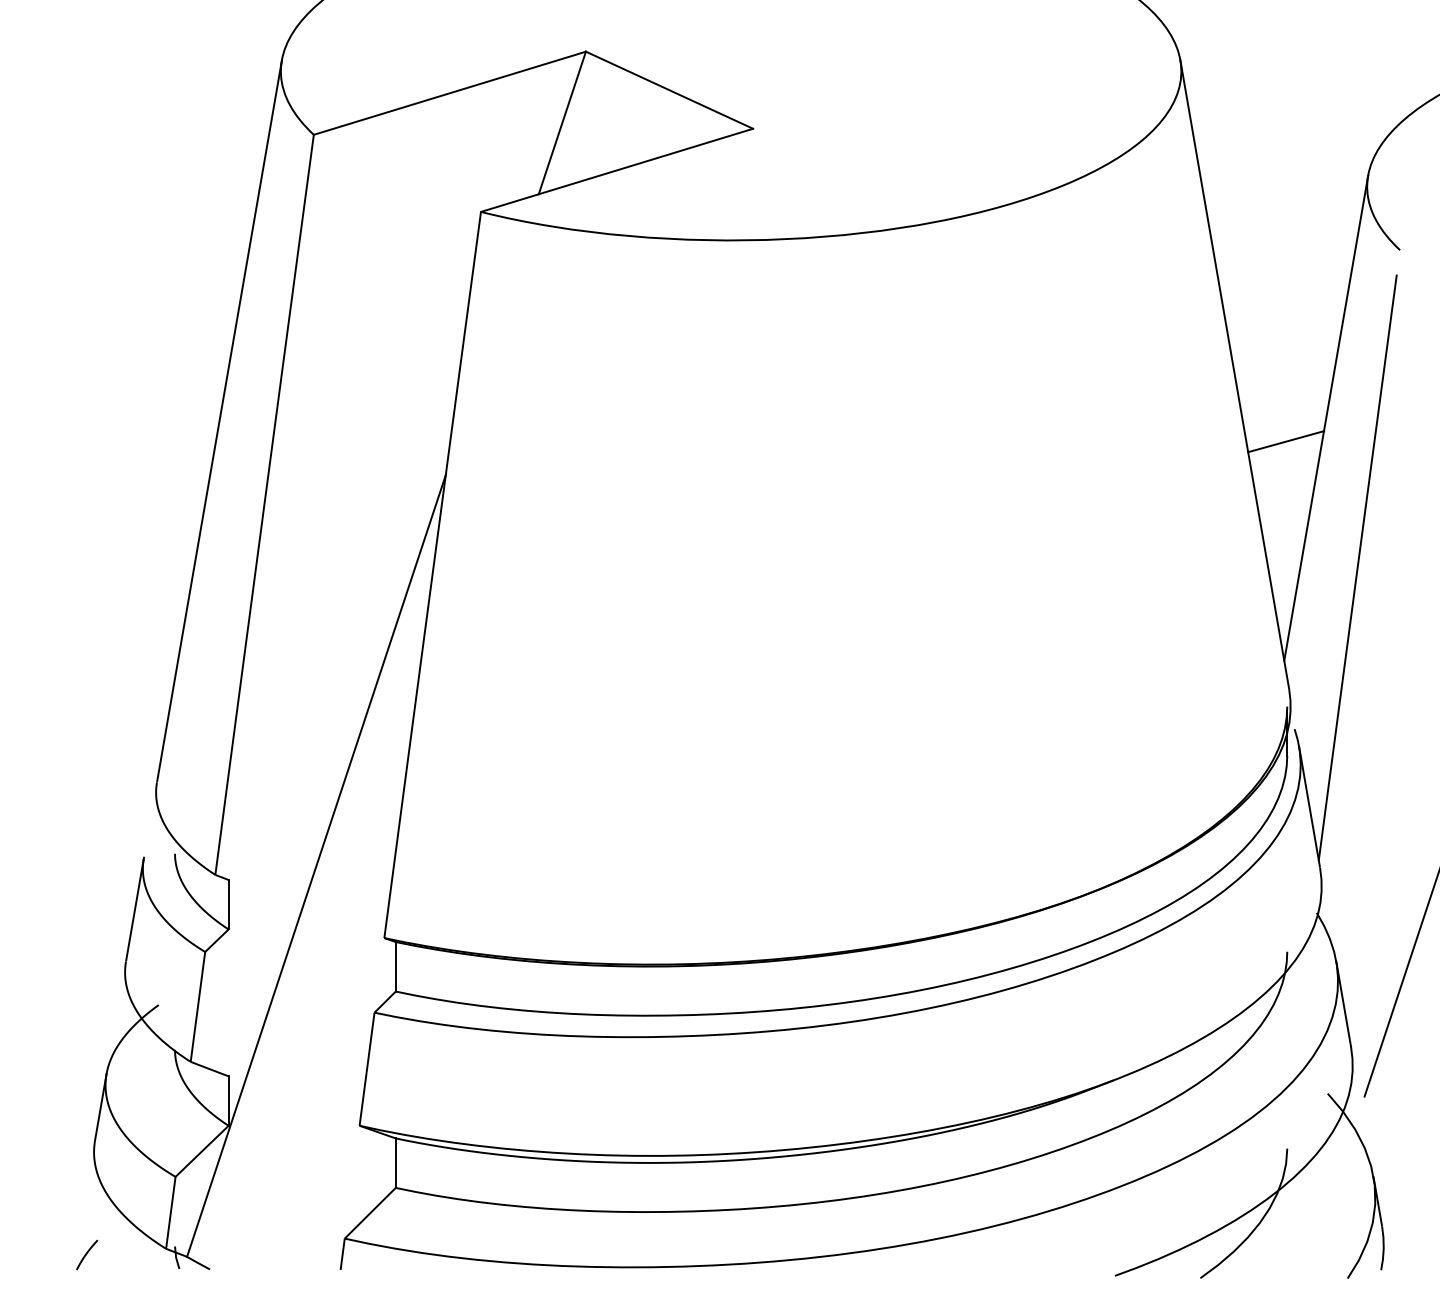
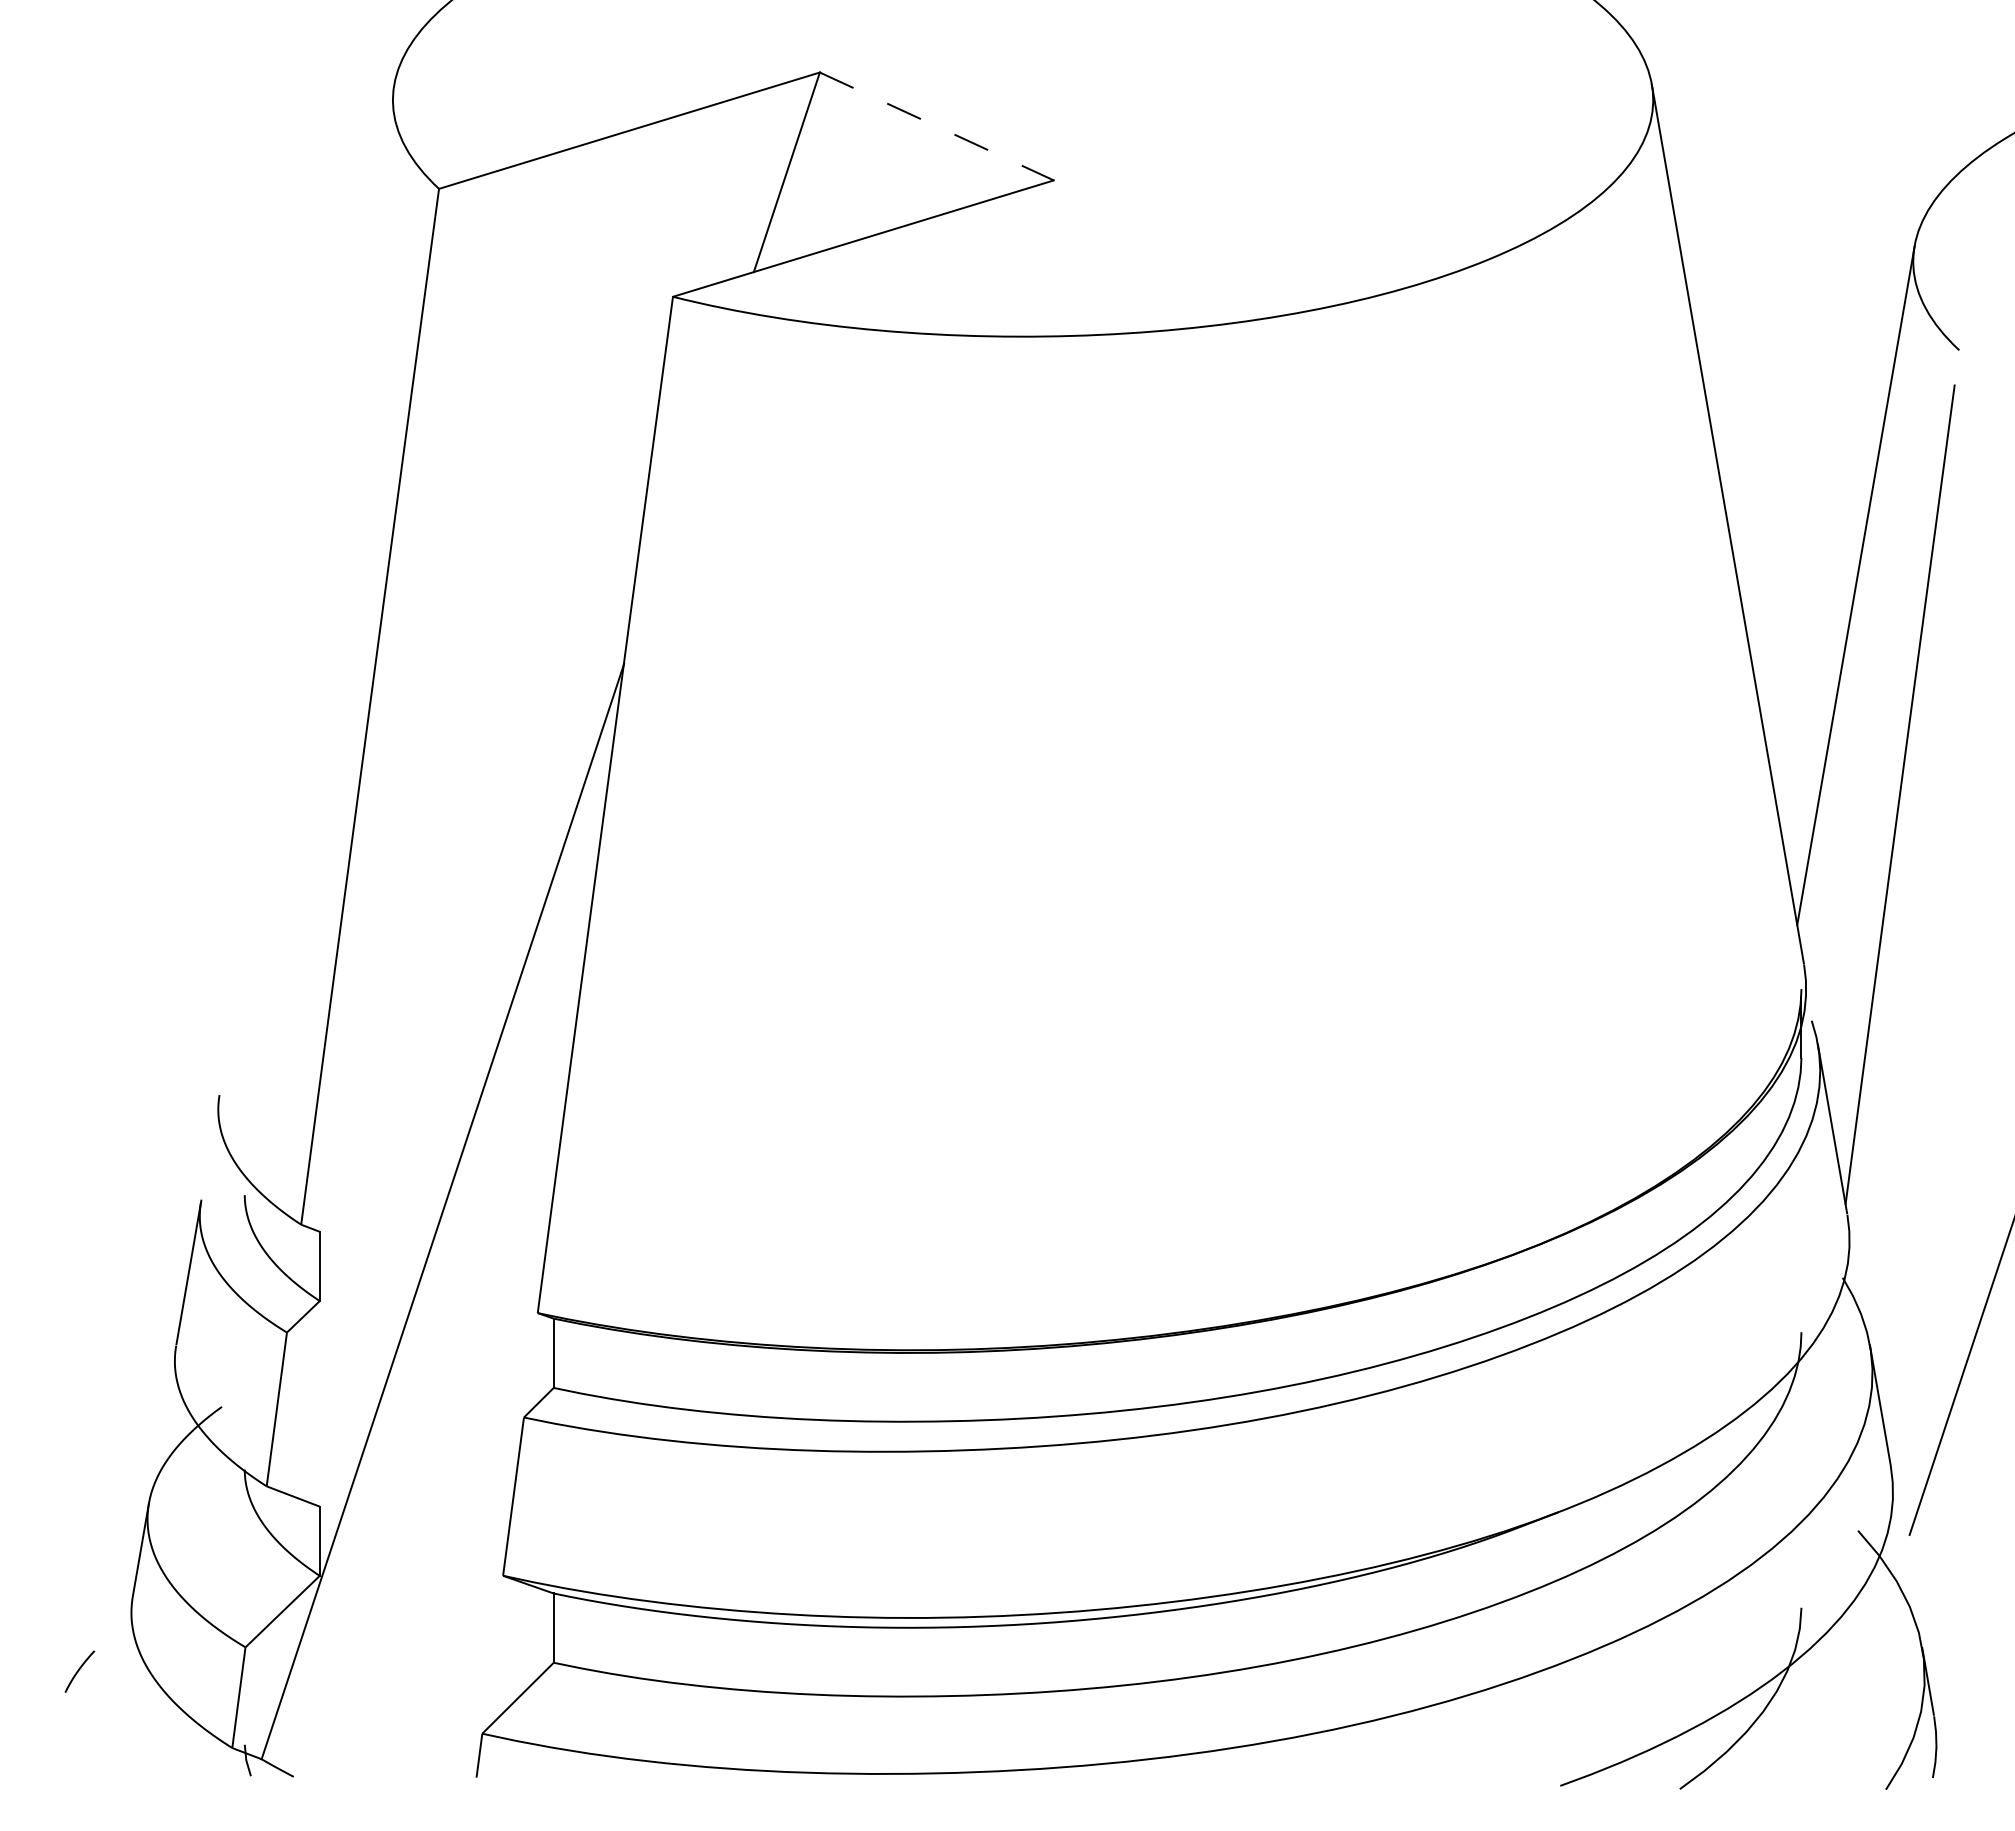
line: (669, 90) -> (936, 126), solid -> dashed
line: (219, 420) -> (306, 588), removed
line: (1285, 441) -> (1799, 618), removed
curve: (86, 1254) -> (79, 1670), moved

